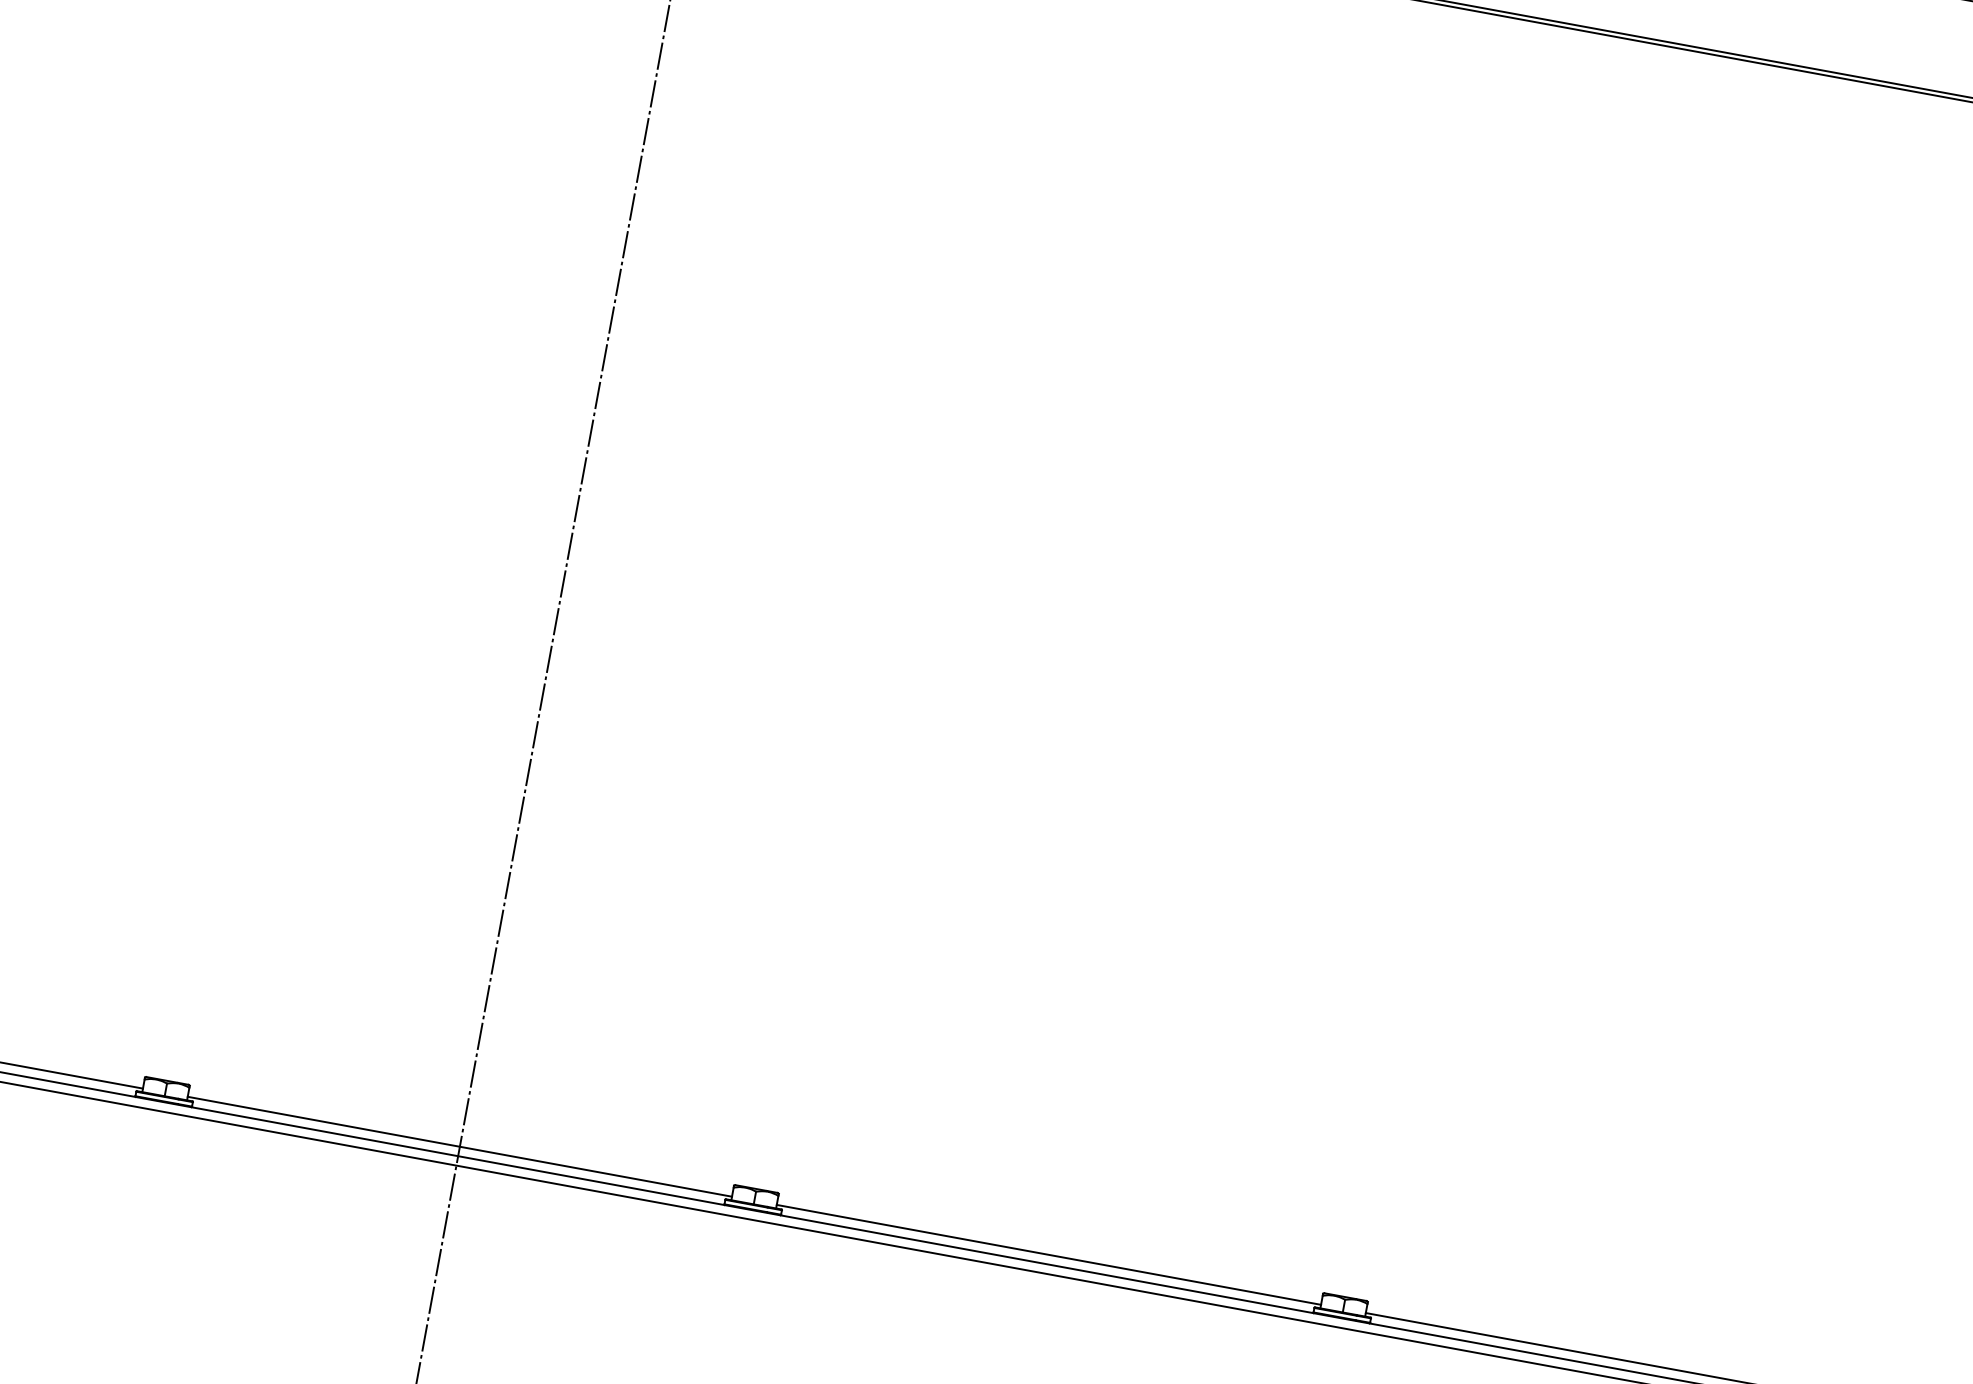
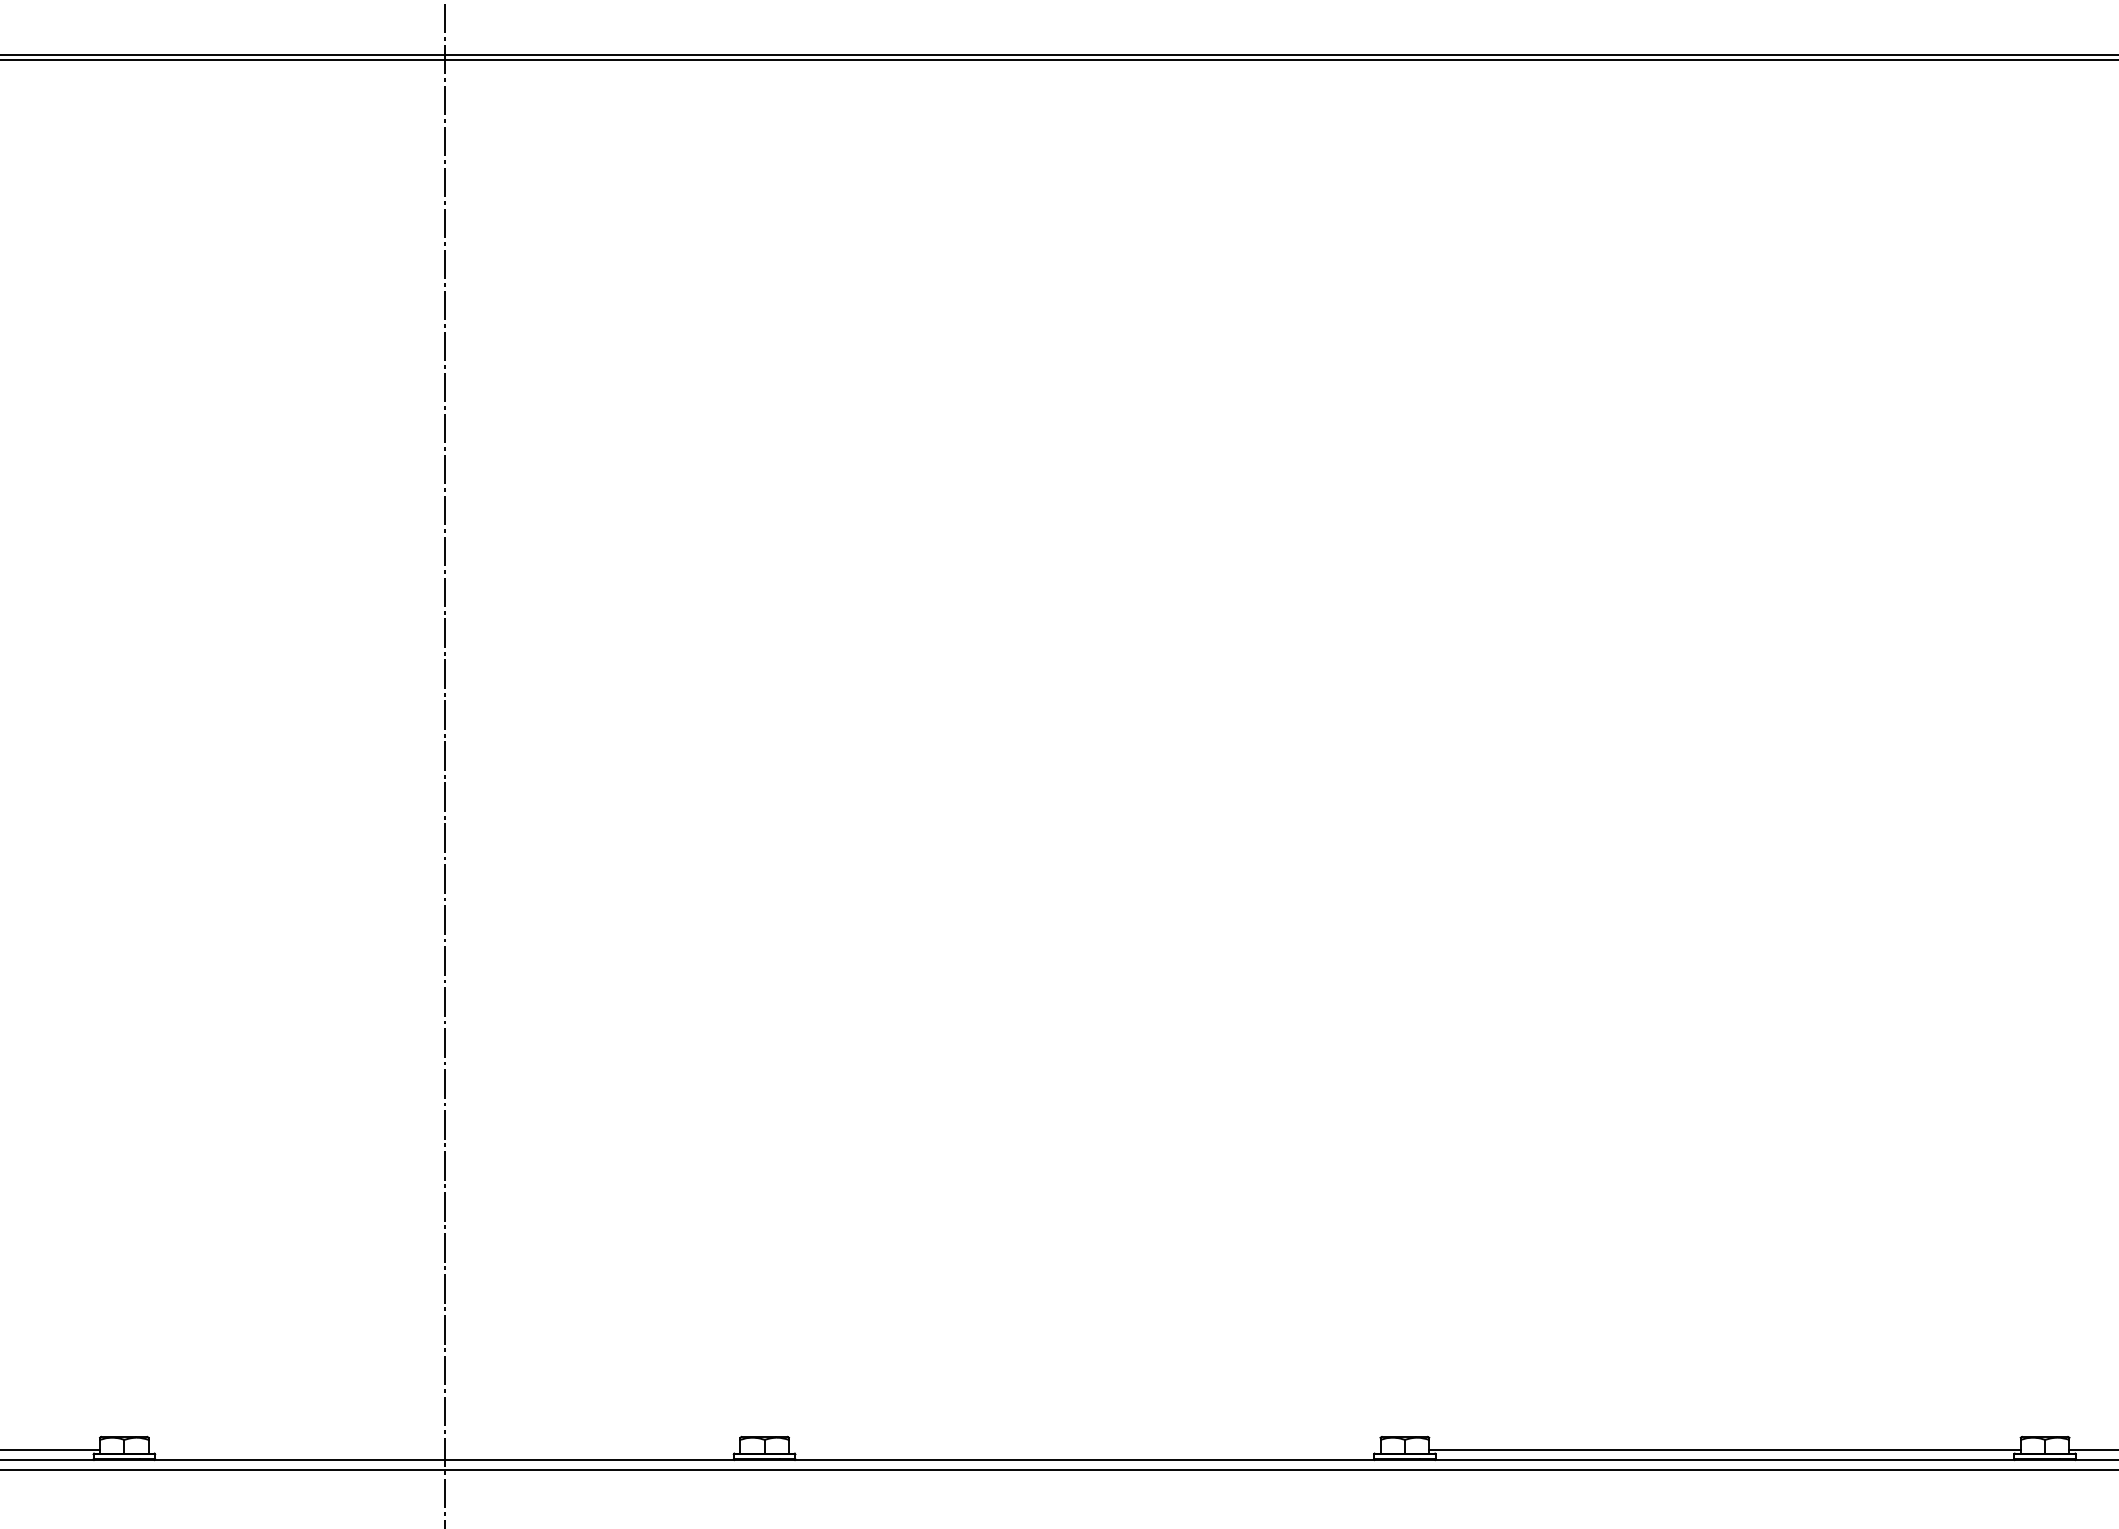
line: (459, 1146) -> (444, 1449), removed
line: (1048, 1254) -> (1084, 1449), removed

